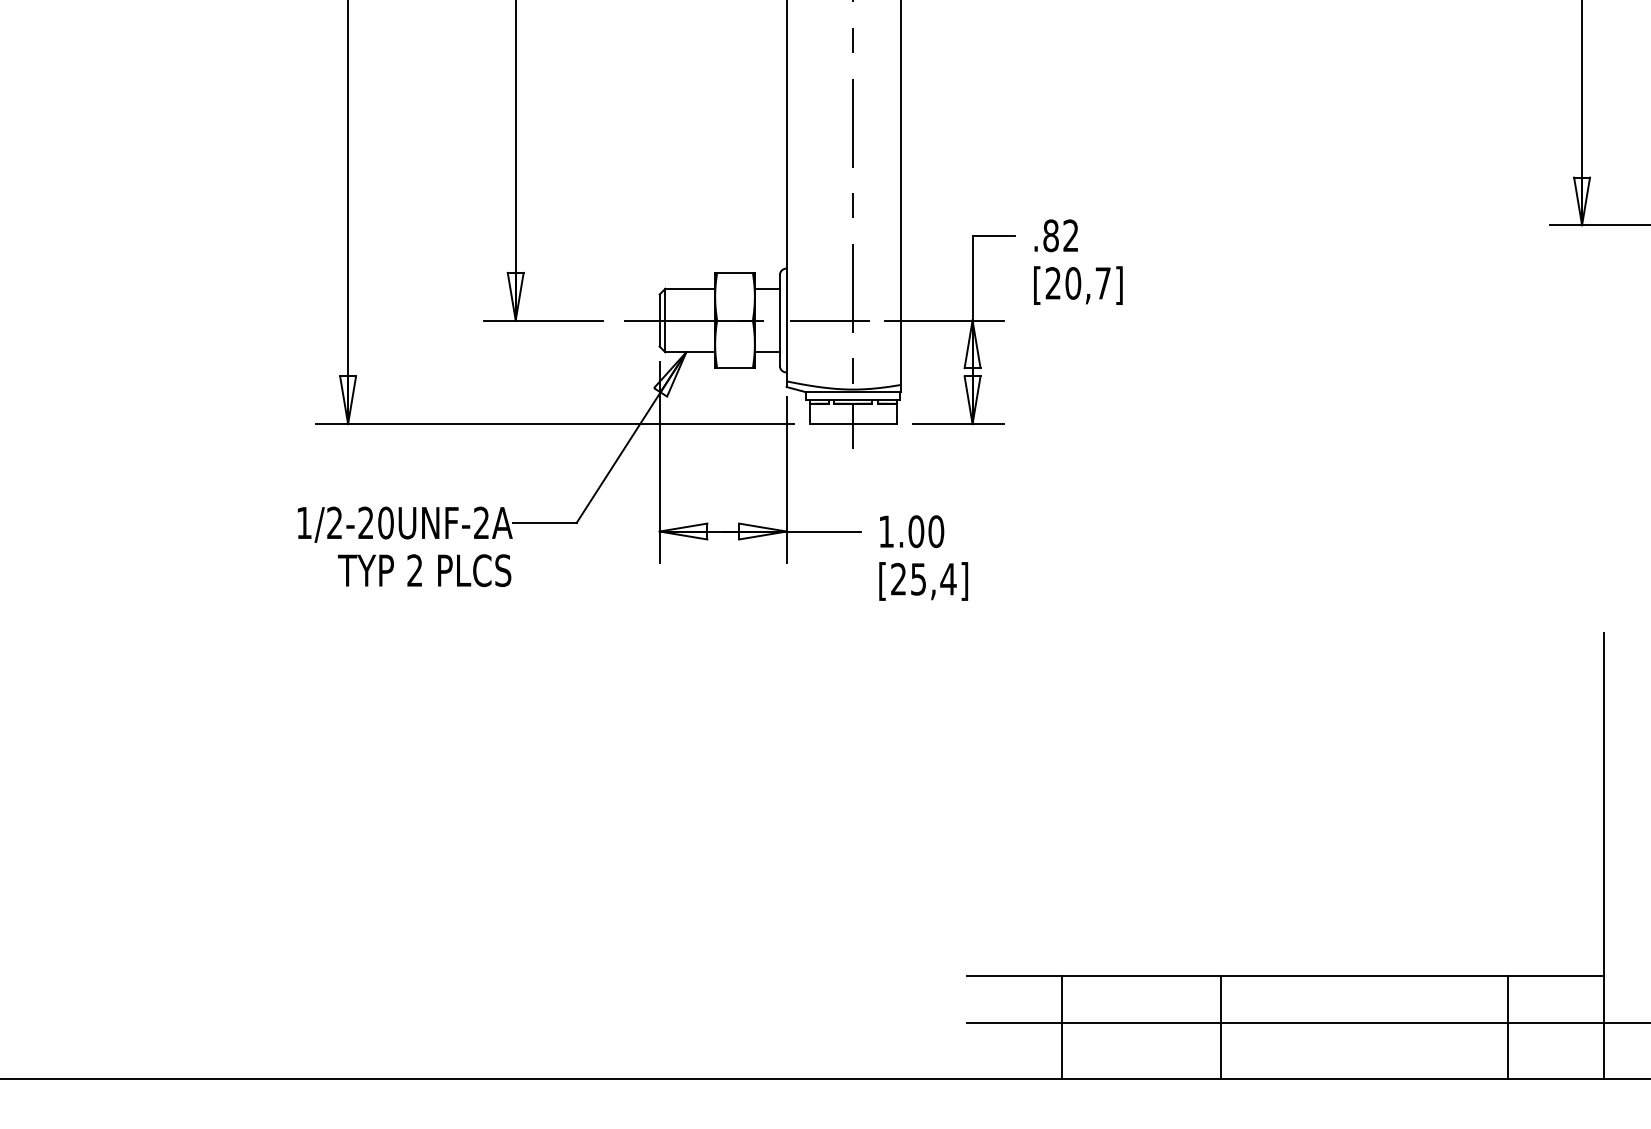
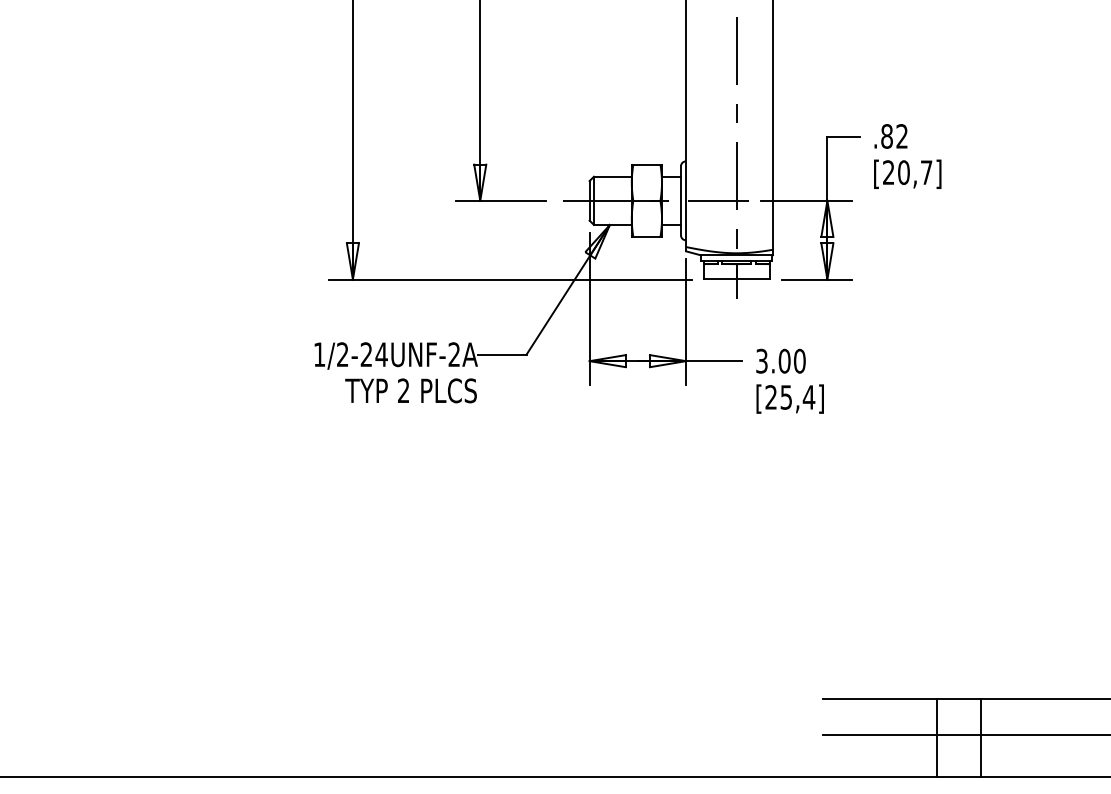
text: (385, 522) -> (381, 354), 1/2-20UNF-2A -> 1/2-24UNF-2A
text: (886, 531) -> (761, 361), 1.00 -> 3.00
line: (1062, 1026) -> (937, 737), moved
line: (1220, 1026) -> (980, 737), moved

